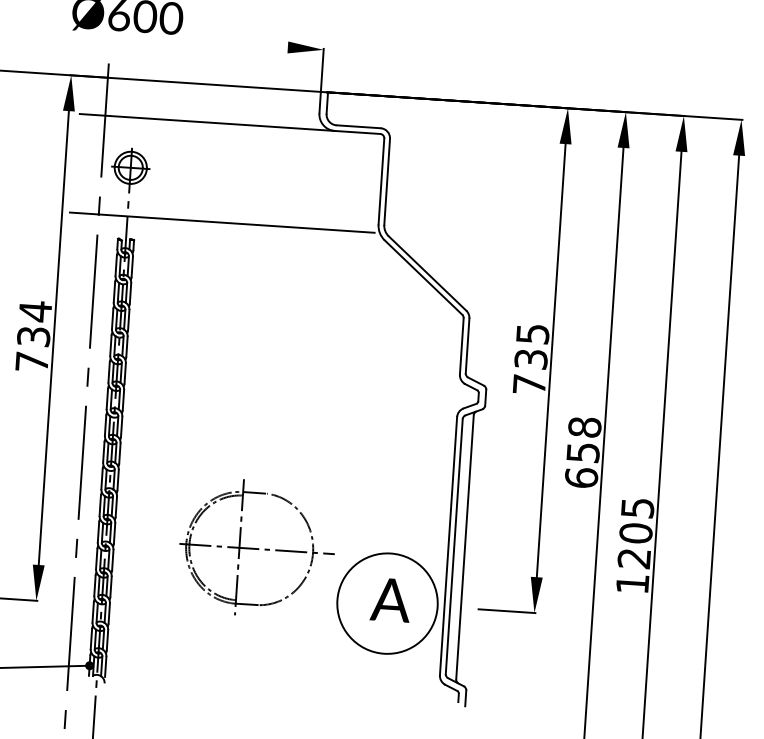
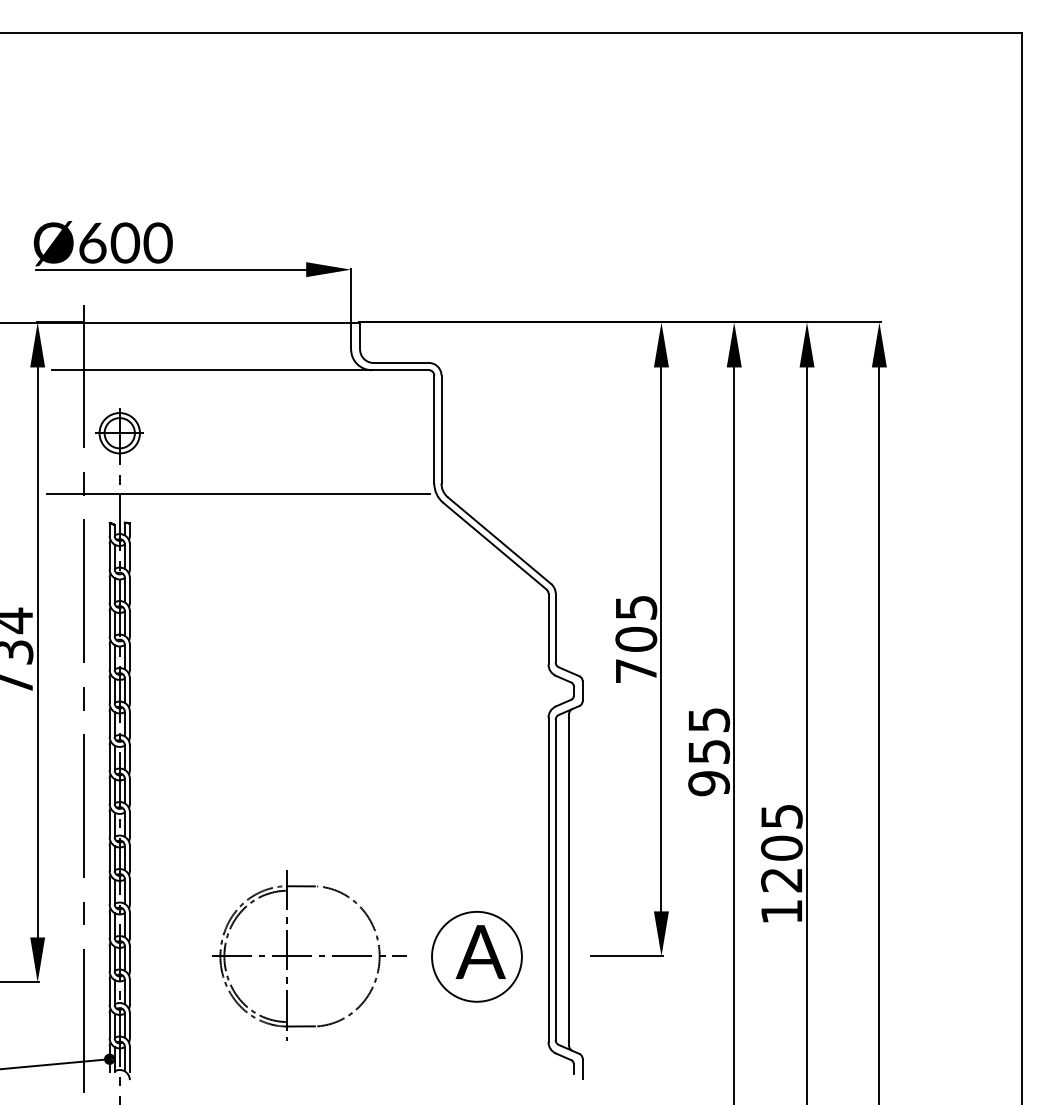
line: (179, 40) -> (170, 269), added
text: (531, 358) -> (636, 638), 735 -> 705
text: (583, 452) -> (709, 751), 658 -> 955
part: (257, 548) -> (309, 955), moved
circle: (387, 603) -> (476, 956), size x0.71

